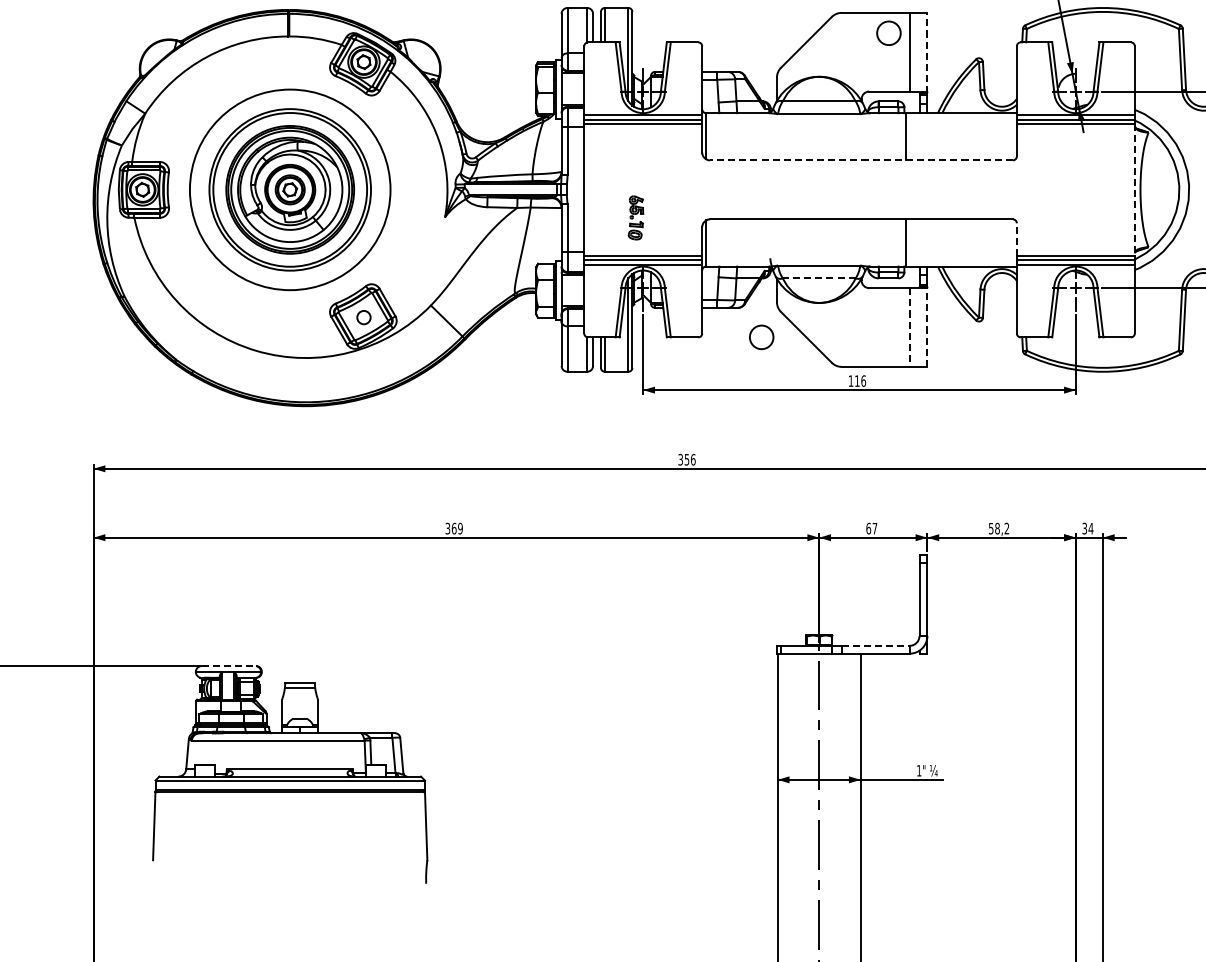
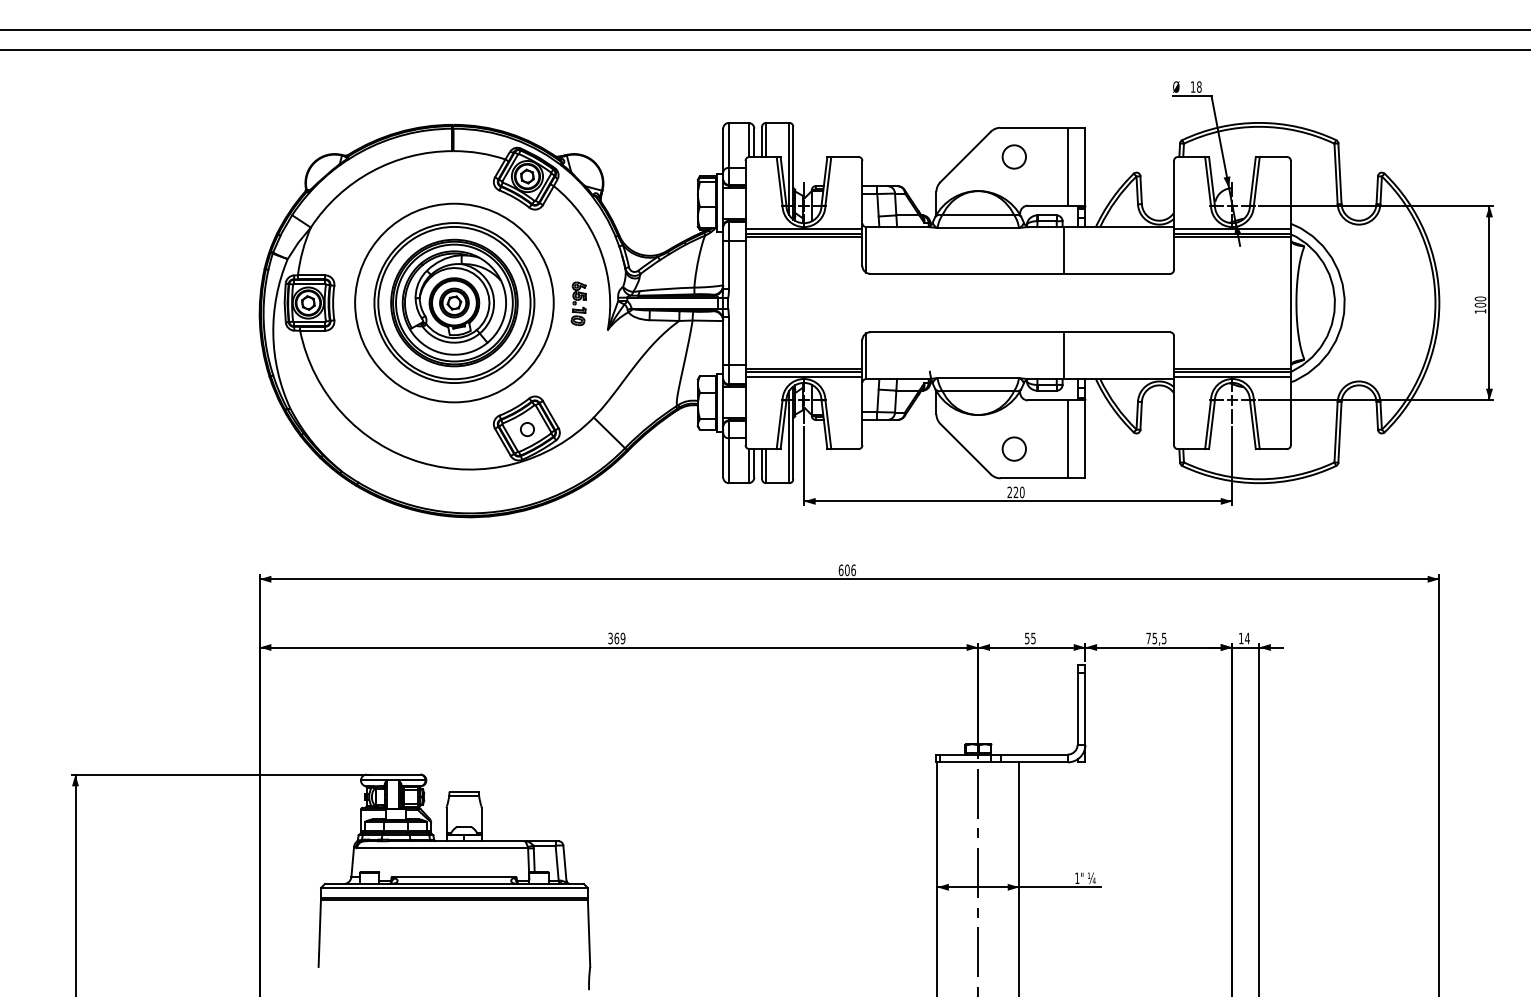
circle: (888, 32) -> (1013, 156), moved
line: (927, 53) -> (1085, 167), dashed -> solid
line: (861, 160) -> (1020, 273), dashed -> solid
line: (1134, 190) -> (1290, 303), dashed -> solid
part: (635, 217) -> (578, 303), moved
line: (1017, 238) -> (1174, 351), dashed -> solid
line: (818, 278) -> (977, 390), dashed -> solid
line: (927, 326) -> (1085, 438), dashed -> solid
line: (909, 327) -> (1067, 439), dashed -> solid
circle: (760, 336) -> (1013, 448), moved
text: (856, 380) -> (1015, 491), 116 -> 220
text: (683, 459) -> (843, 570), 356 -> 606
text: (870, 528) -> (1029, 638), 67 -> 55
text: (999, 528) -> (1156, 638), 58,2 -> 75,5
text: (1085, 528) -> (1241, 638), 34 -> 14
line: (875, 645) -> (1034, 754), dashed -> solid
line: (228, 665) -> (393, 774), dashed -> solid

